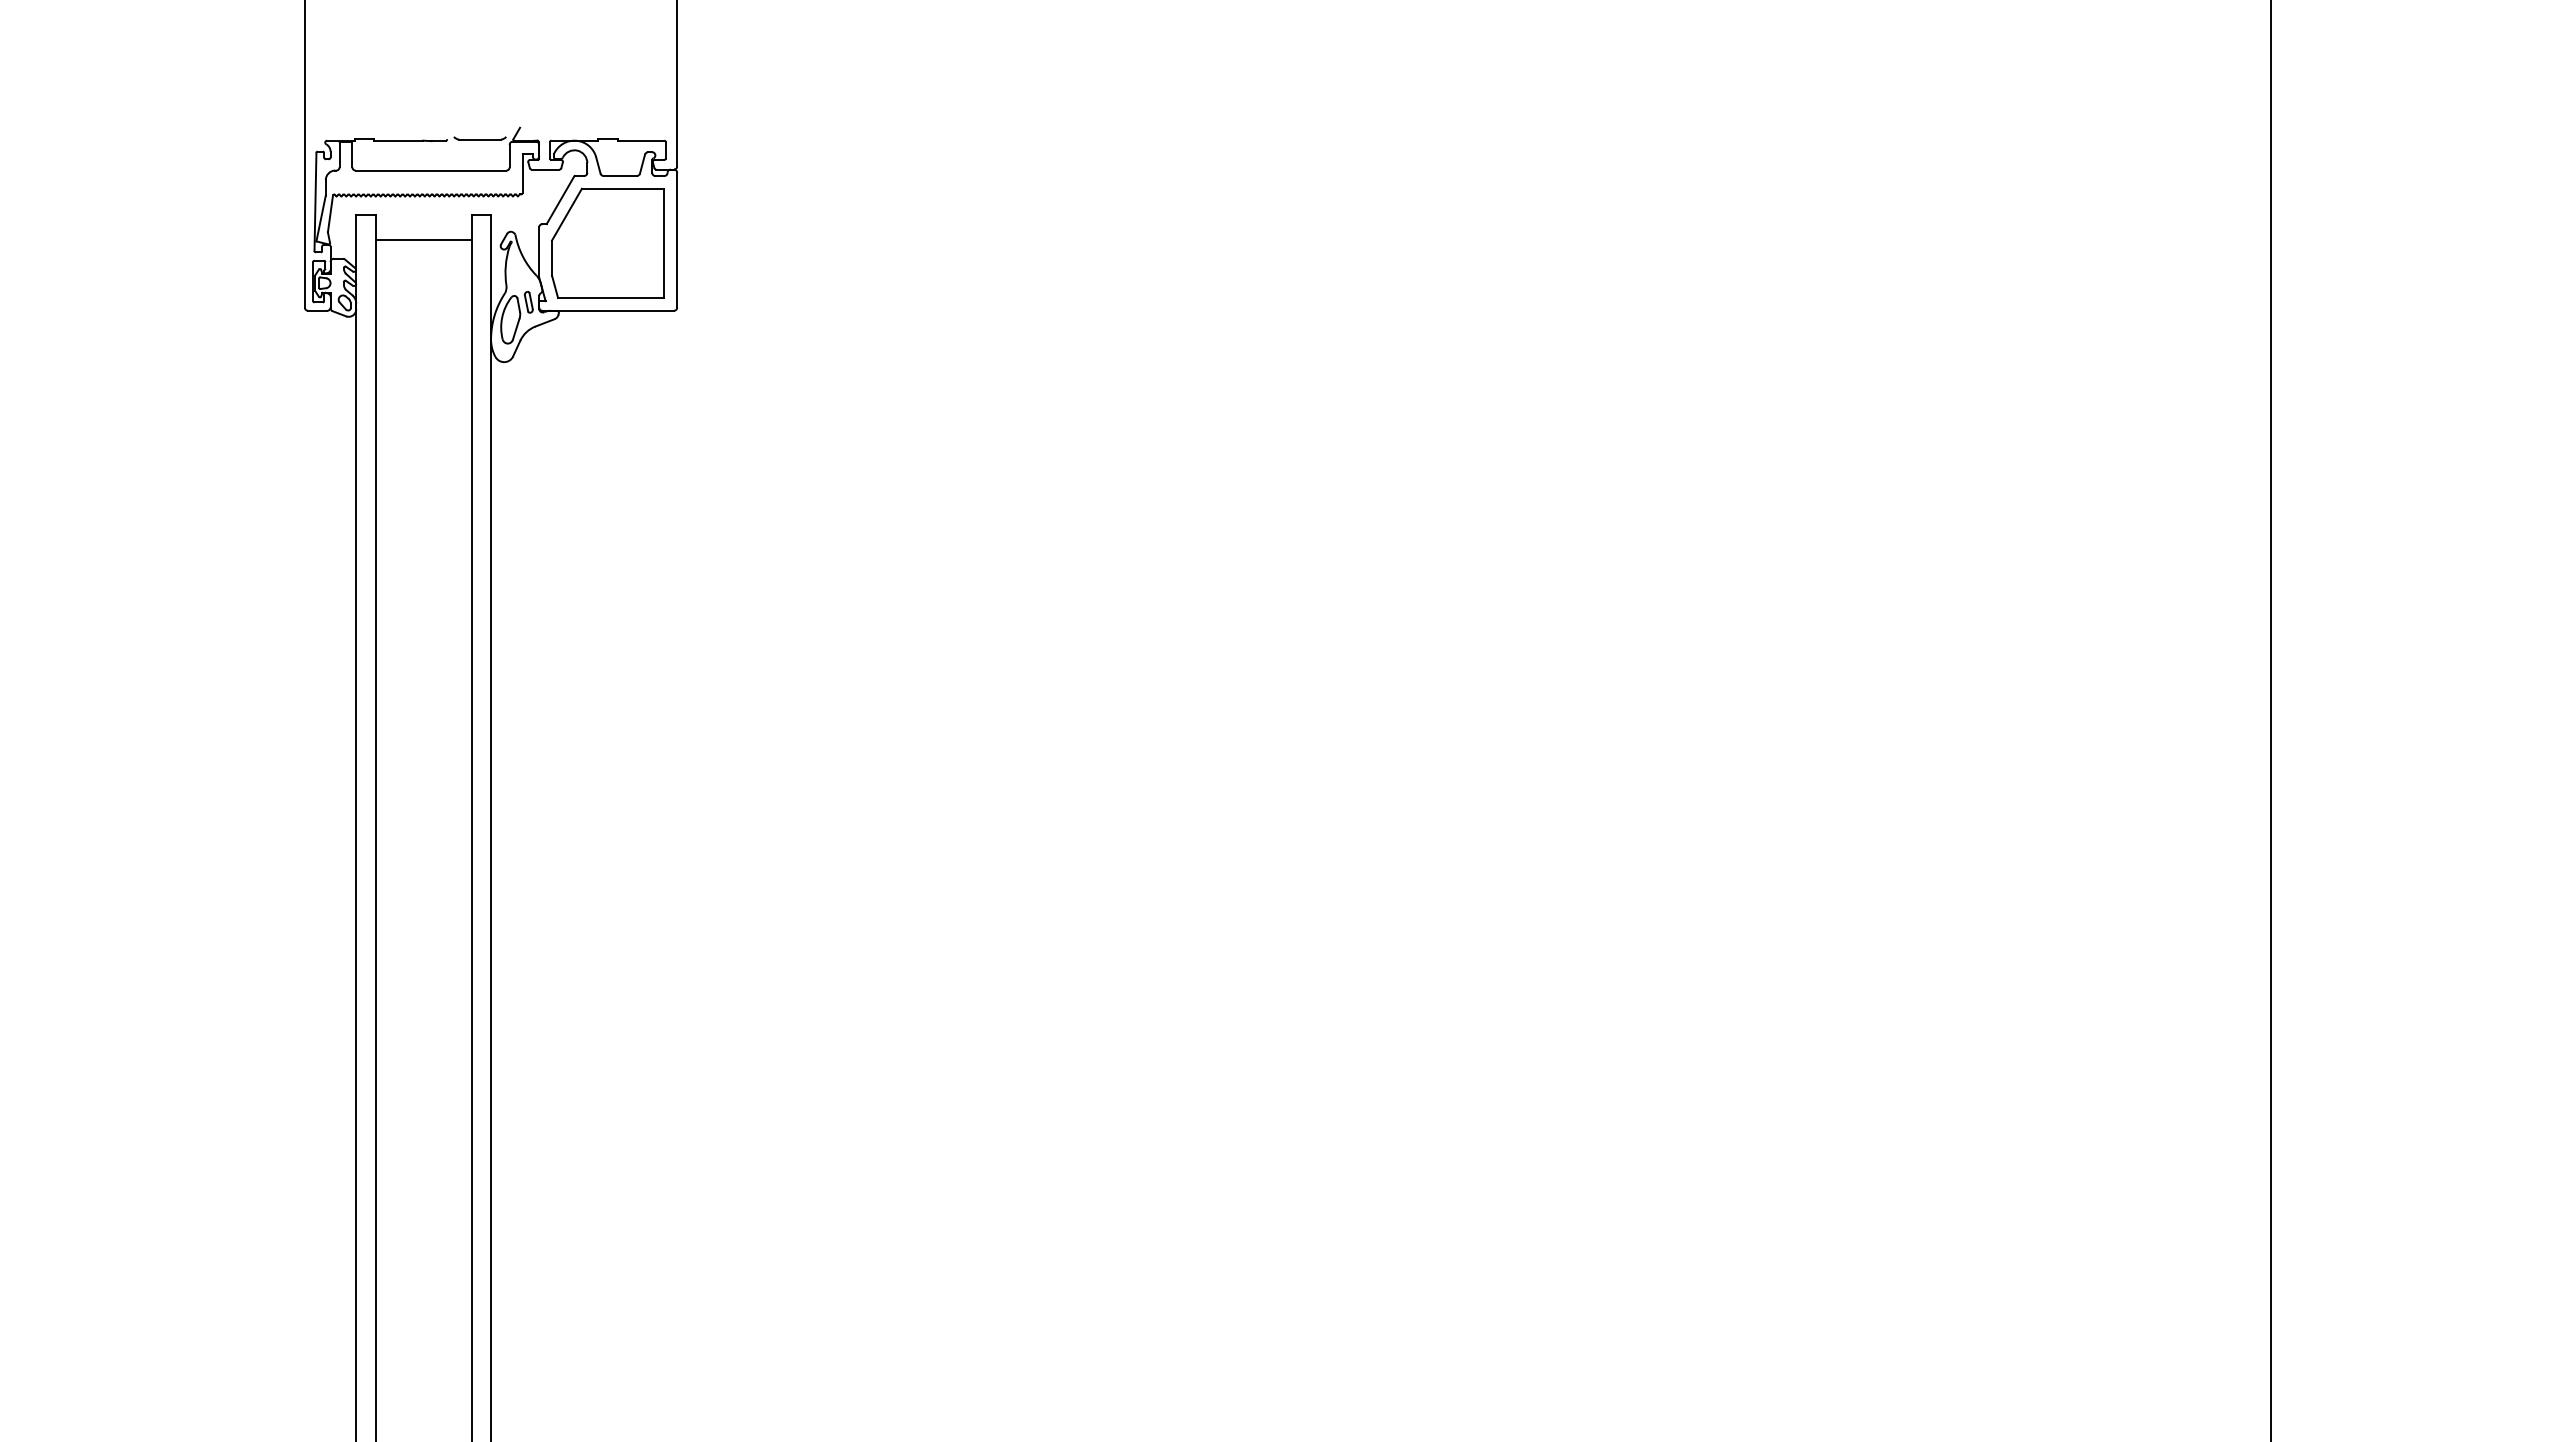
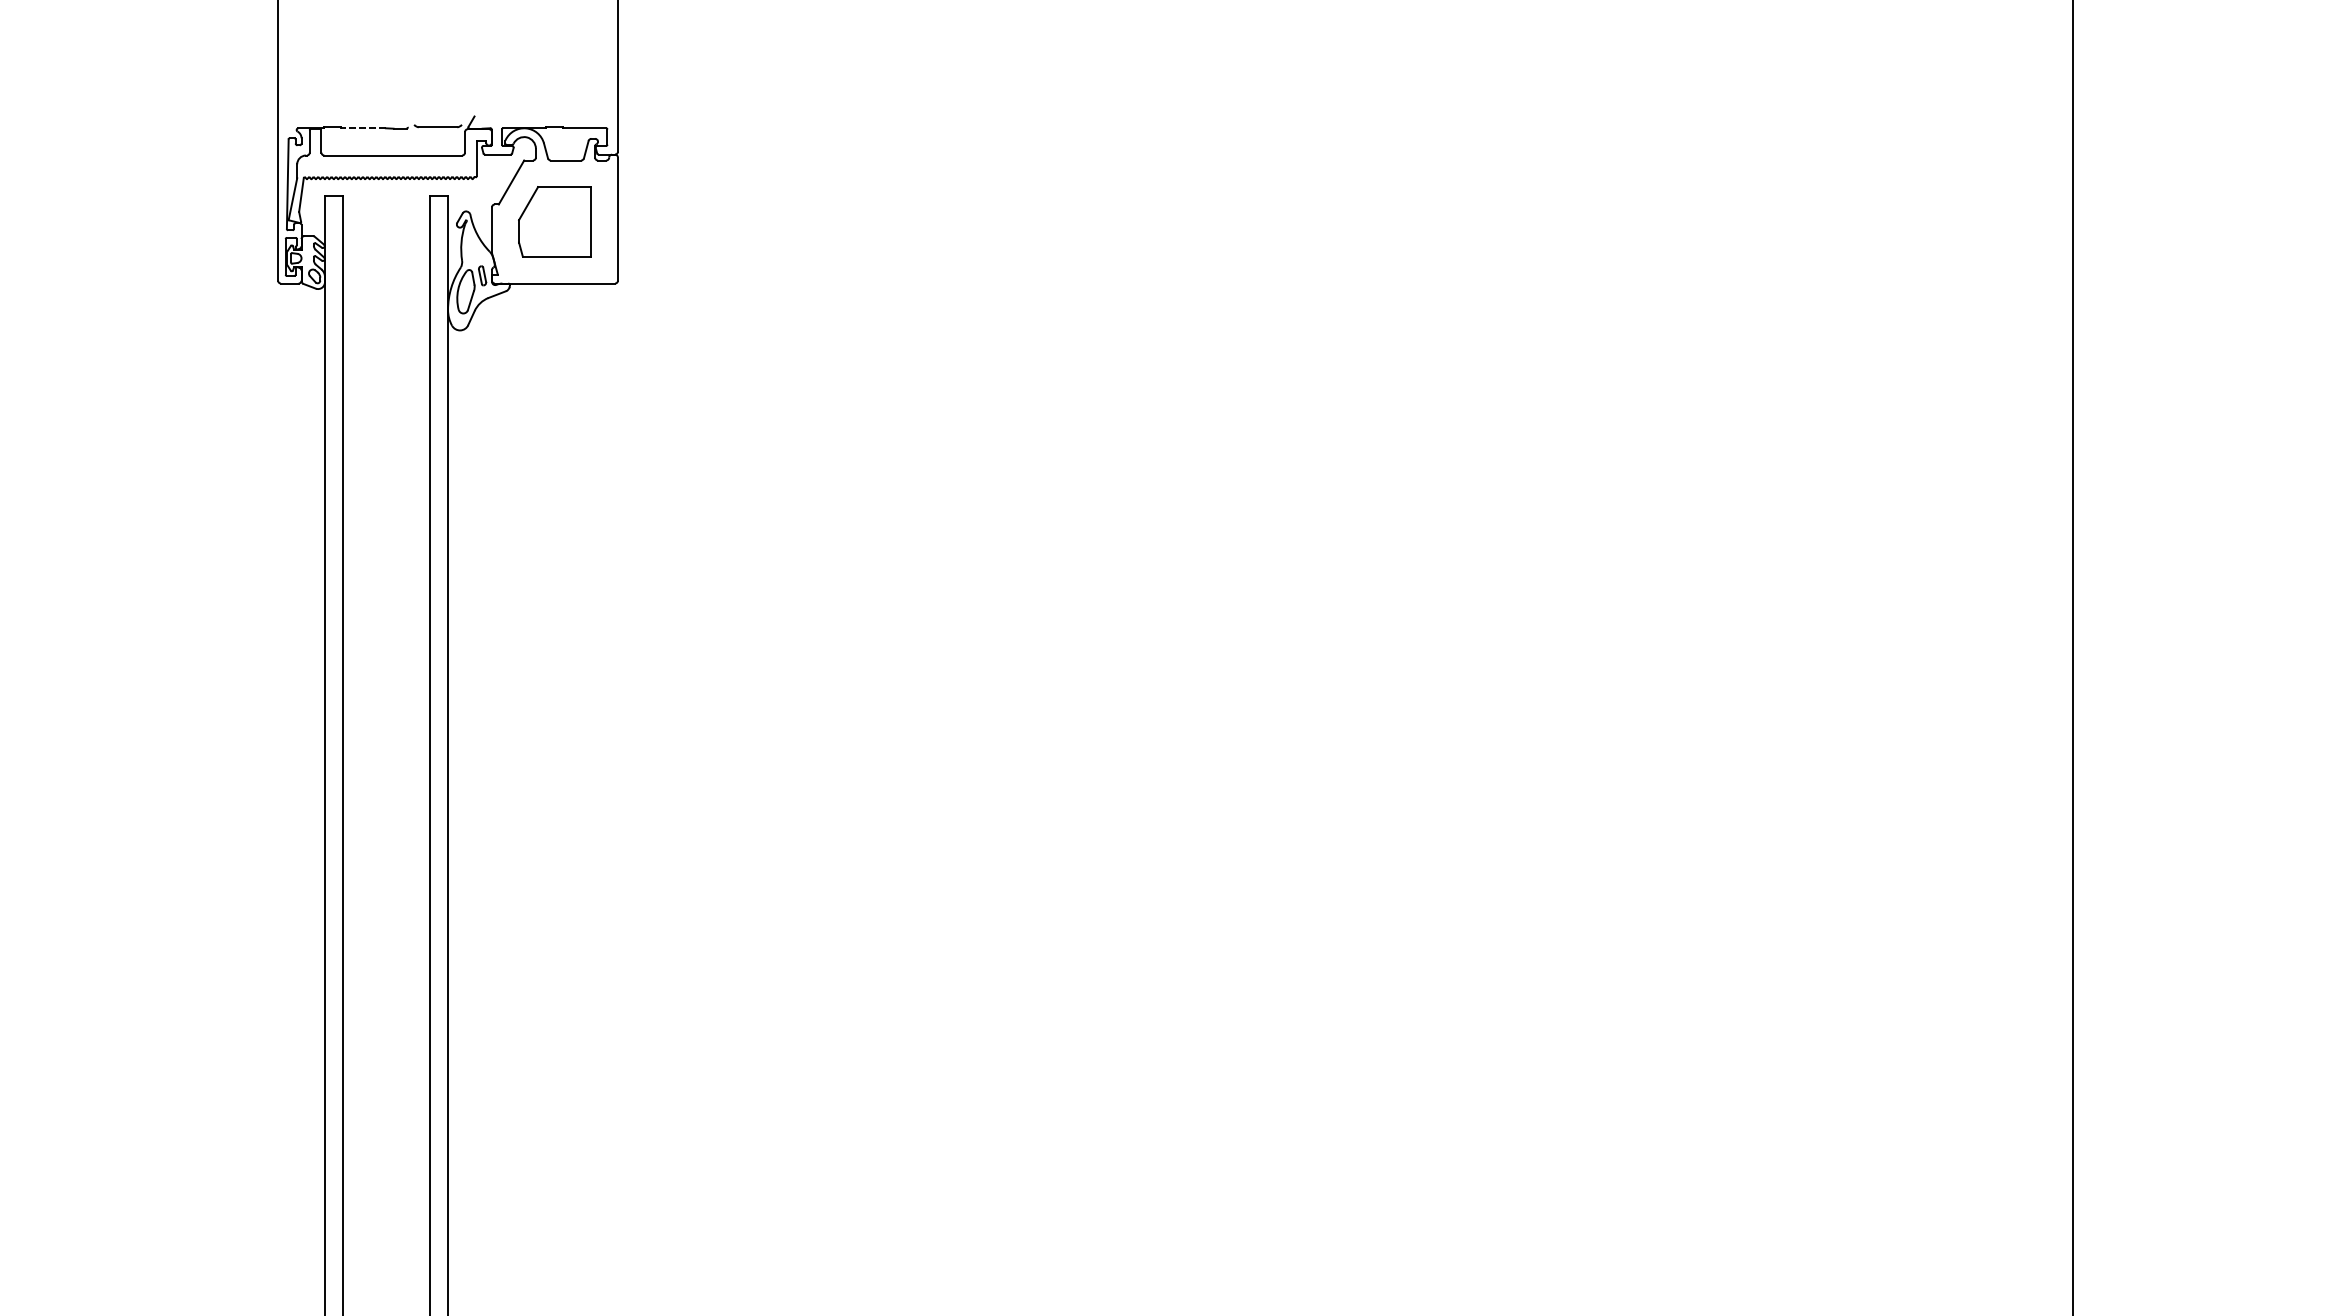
line: (398, 140) -> (363, 128), solid -> dashed
line: (423, 240) -> (386, 219), removed
part: (607, 242) -> (554, 221), size x0.7

